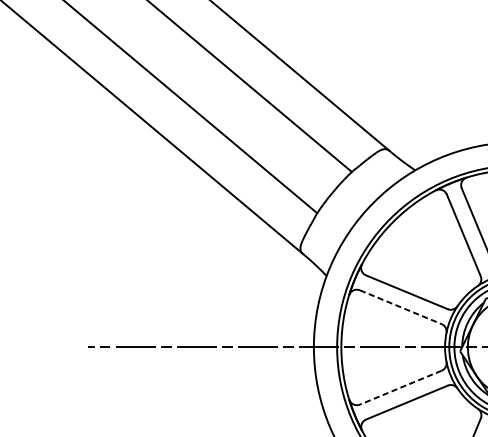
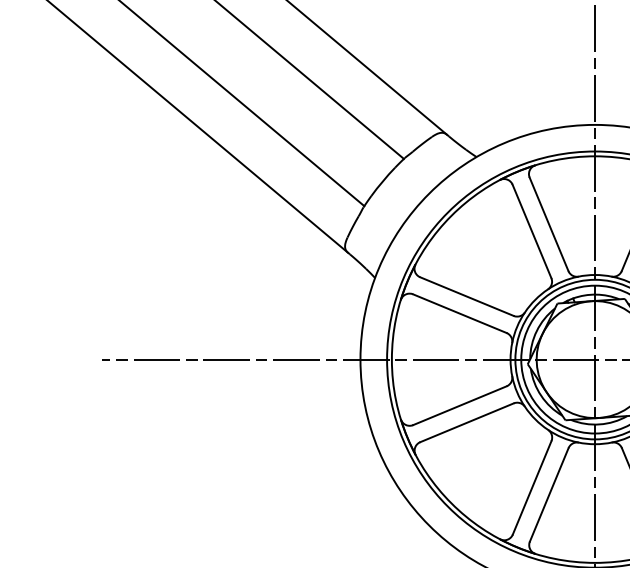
line: (400, 307) -> (459, 313), dashed -> solid
line: (400, 387) -> (459, 405), dashed -> solid

